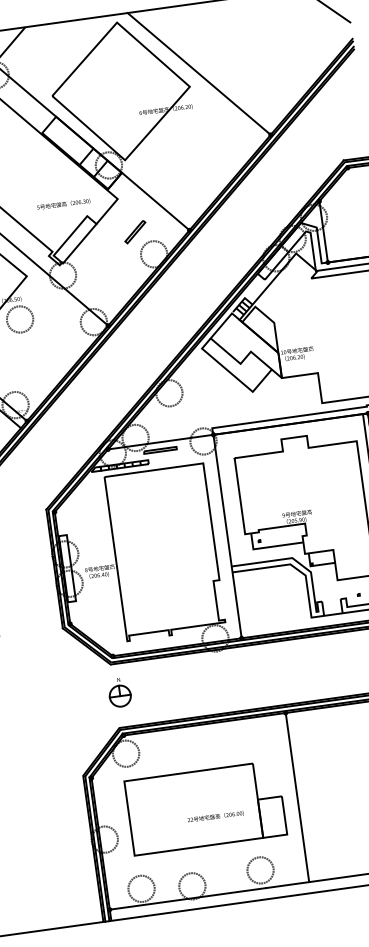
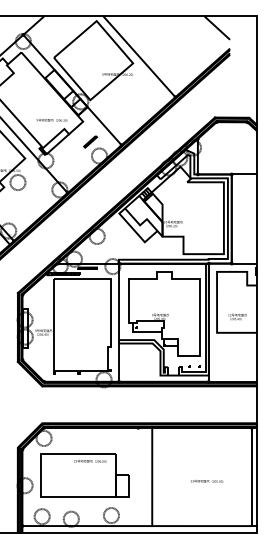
part: (120, 693) -> (45, 403), removed
line: (297, 796) -> (152, 476), moved
text: (216, 816) -> (90, 461), moved

